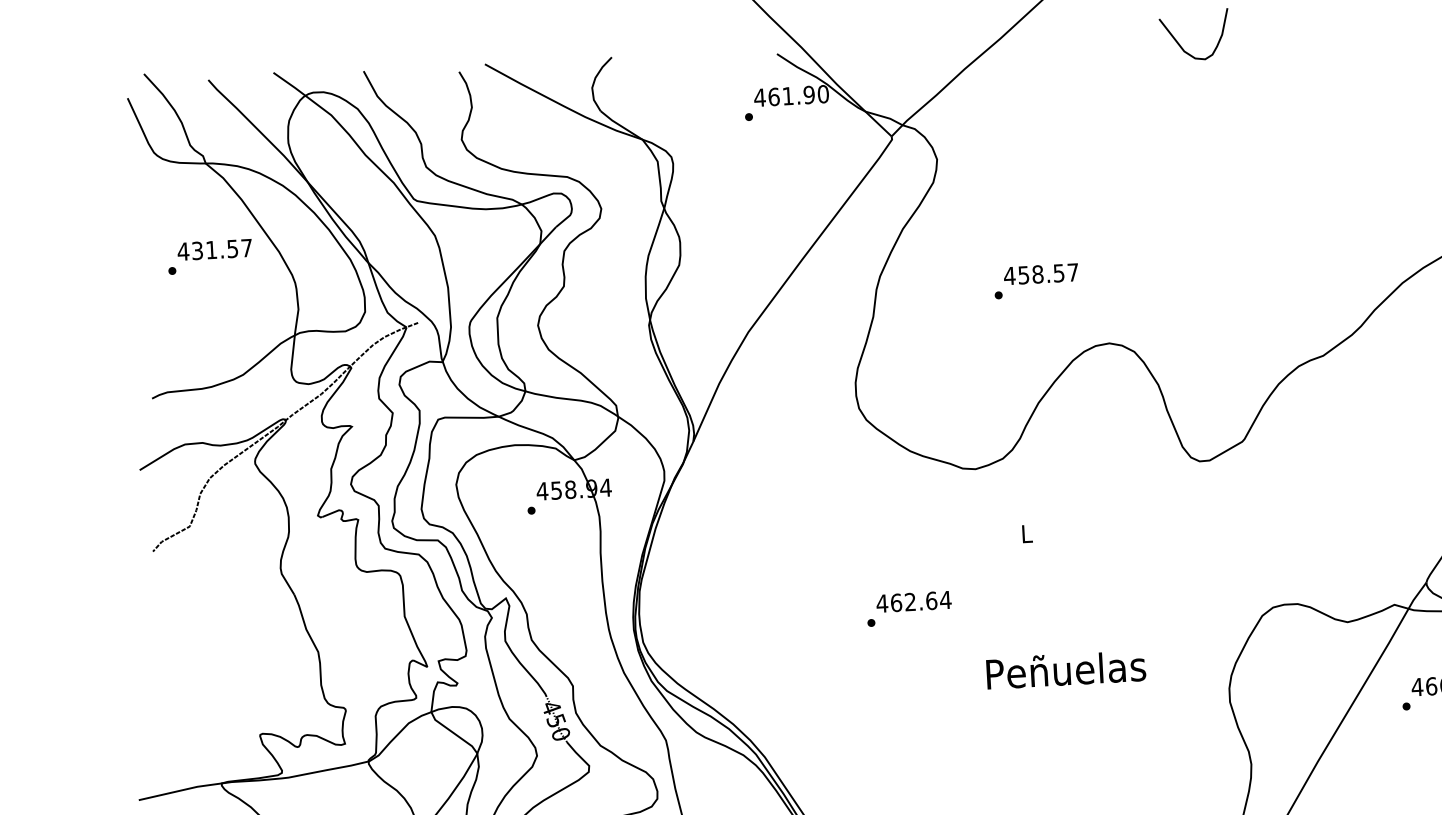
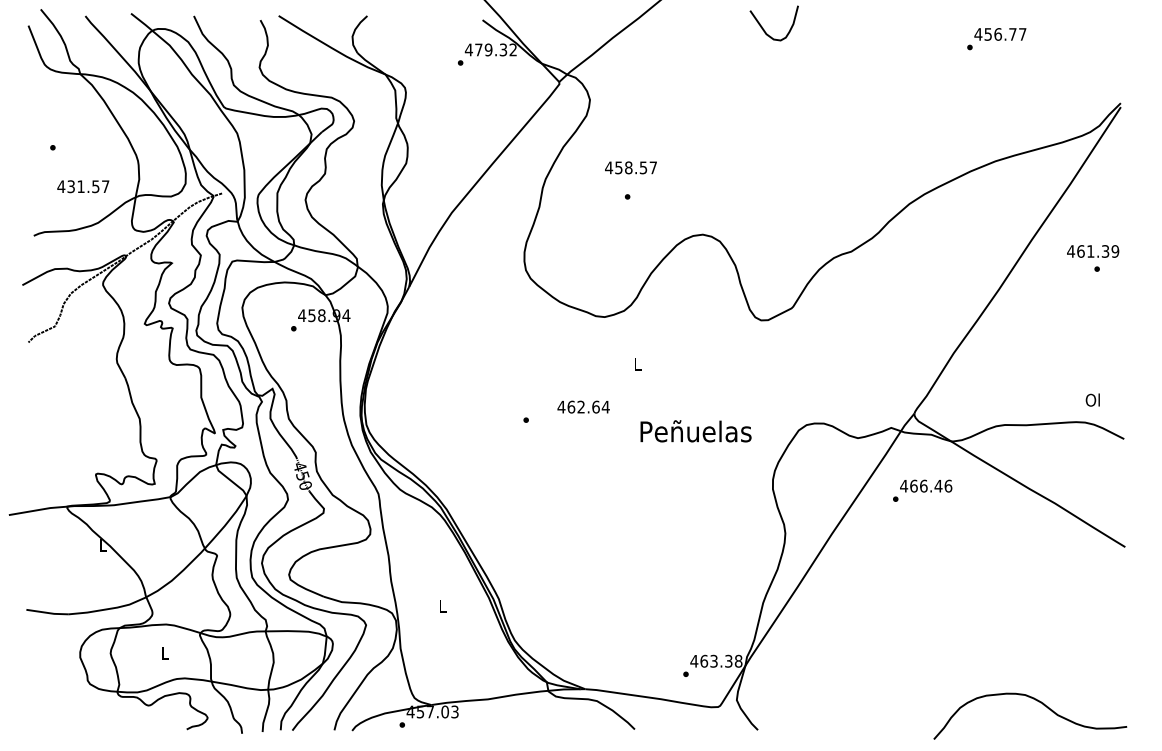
text: (799, 94) -> (496, 49), 461.90 -> 479.32
text: (215, 249) -> (83, 186), moved
text: (1040, 273) -> (630, 167), moved
text: (913, 600) -> (583, 406), moved
text: (1065, 670) -> (695, 431), moved

